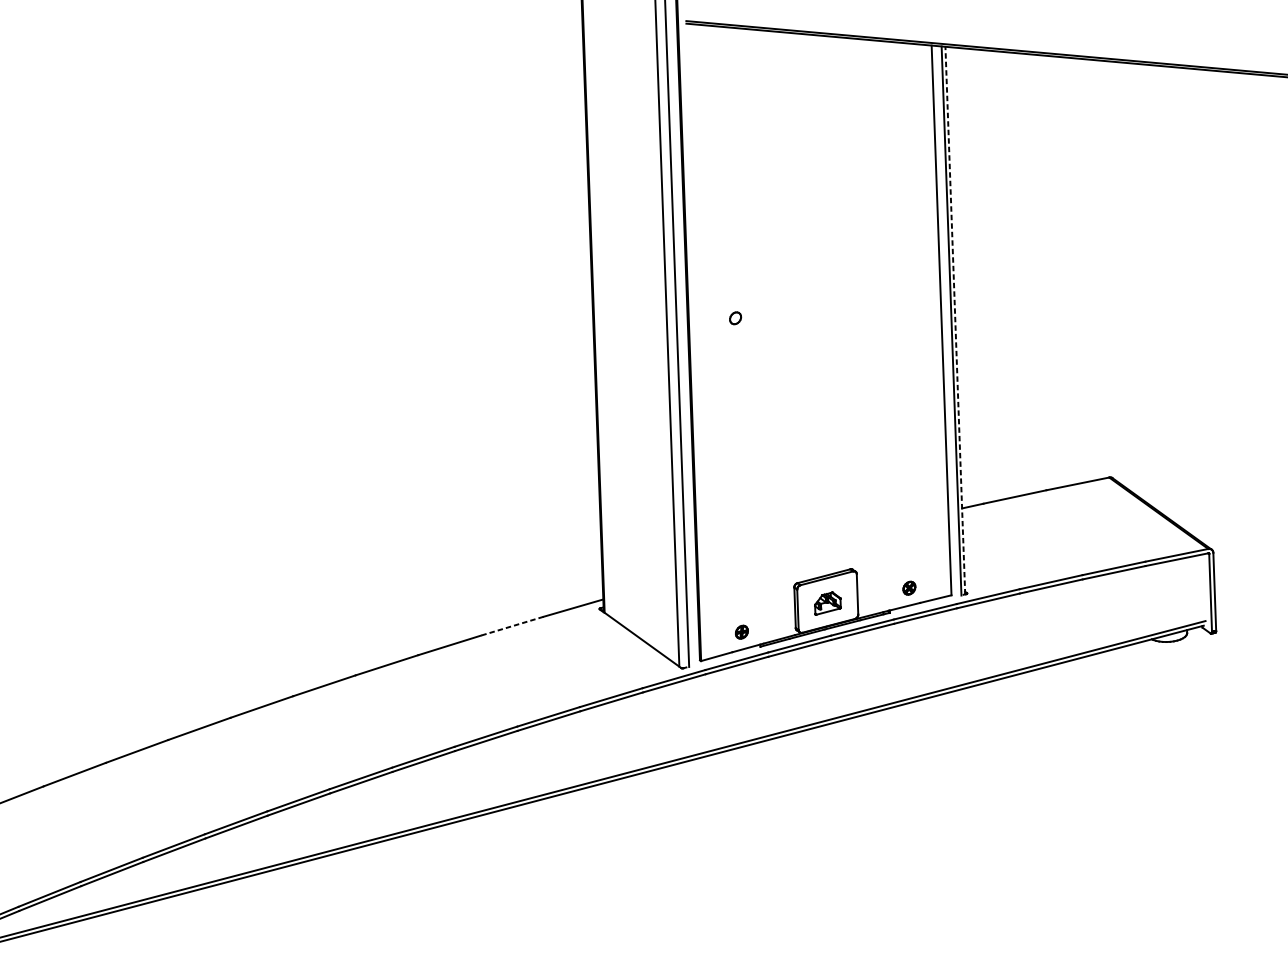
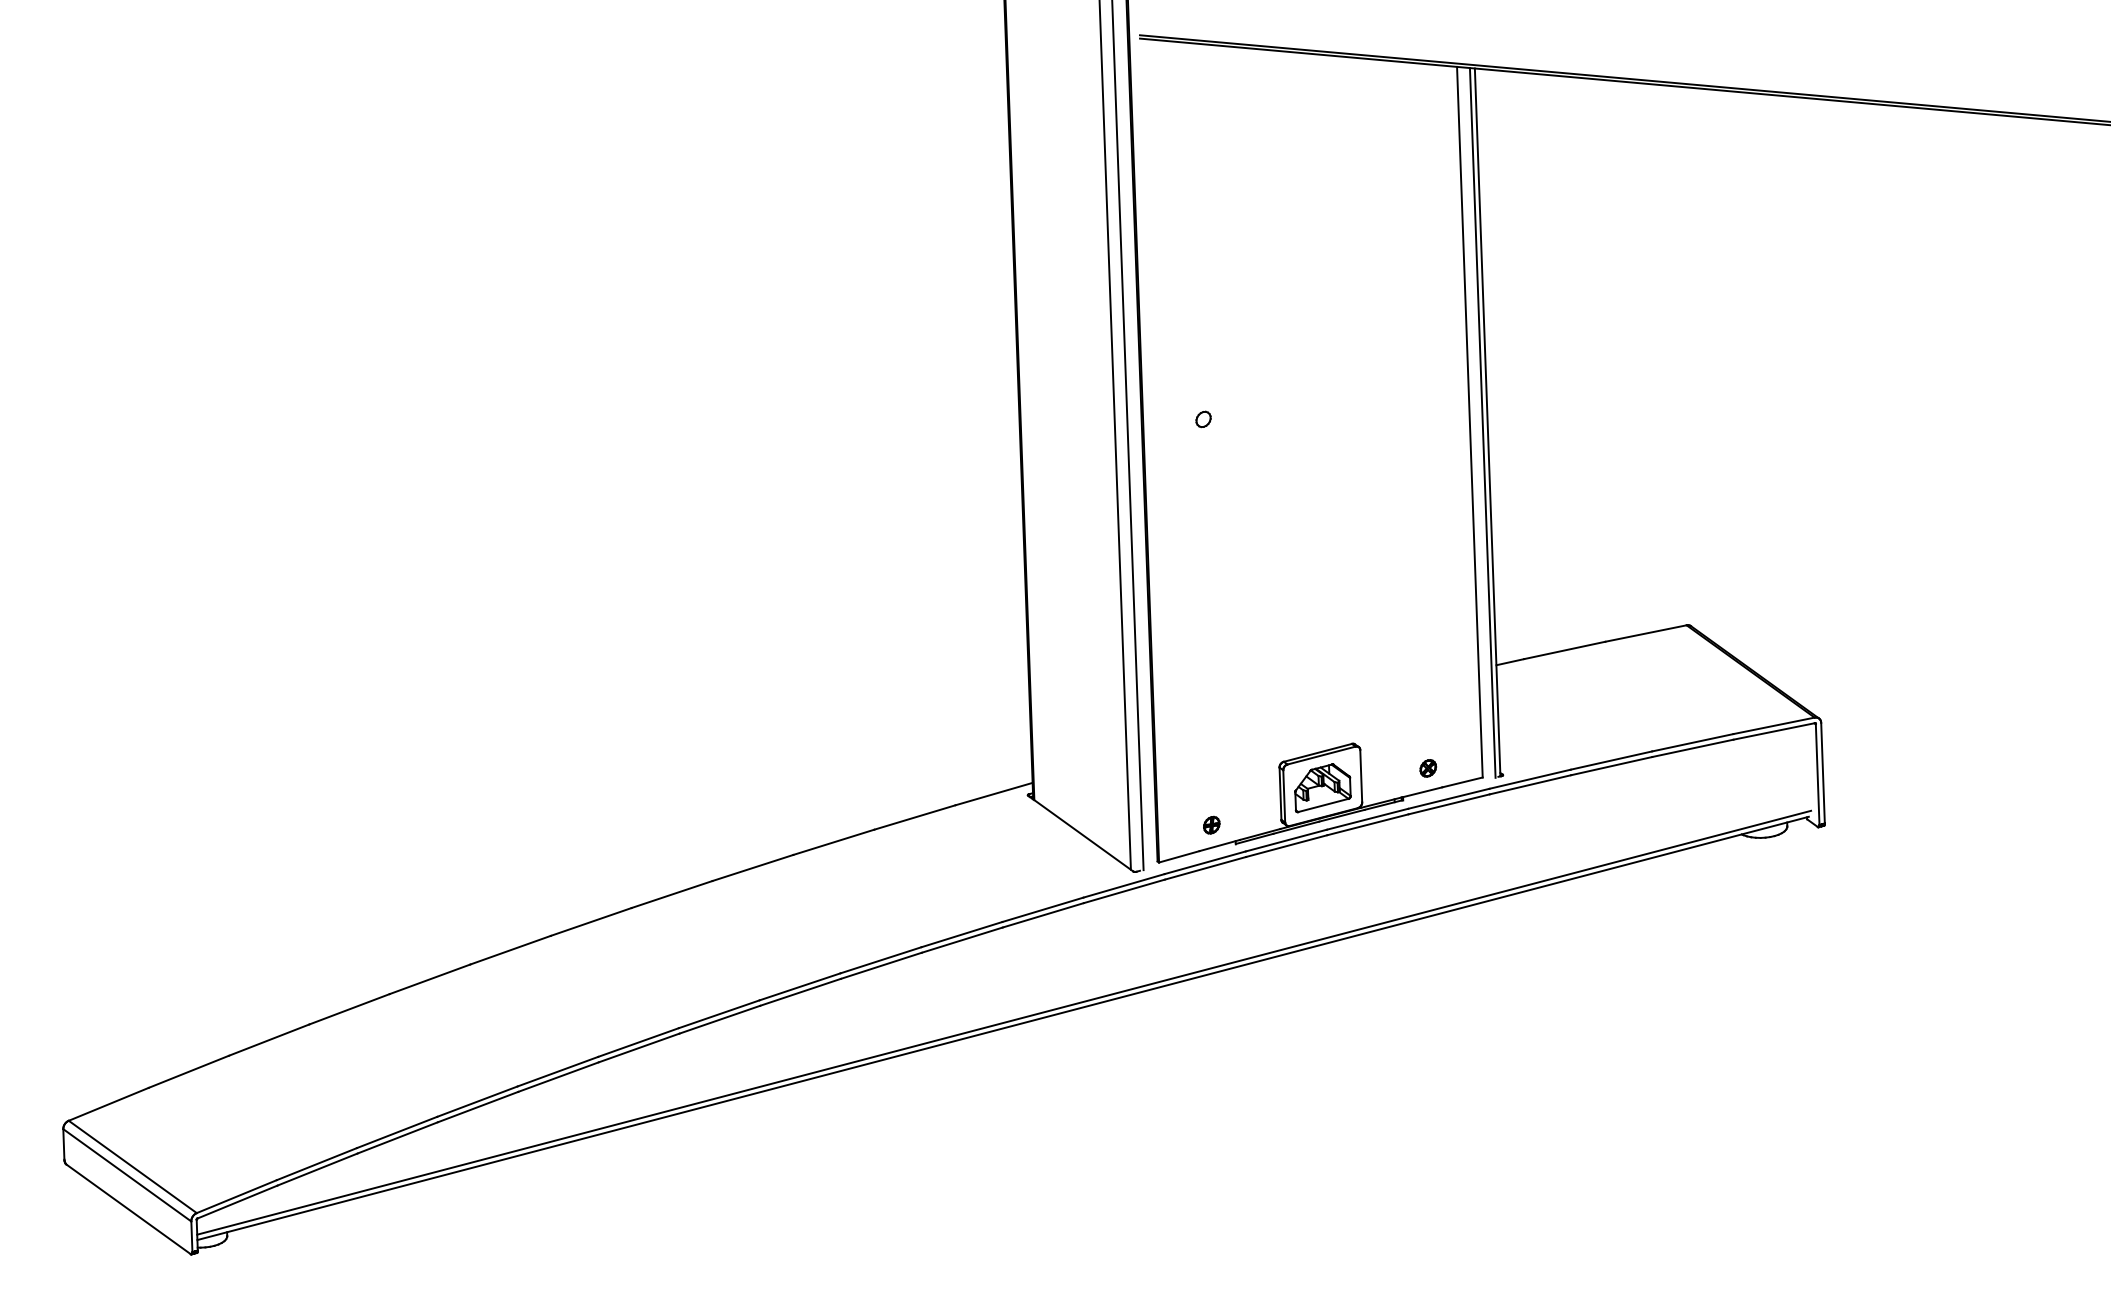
line: (955, 319) -> (1487, 421), dashed -> solid
part: (827, 603) -> (1322, 788), size x1.67
line: (511, 626) -> (914, 817), dashed -> solid

